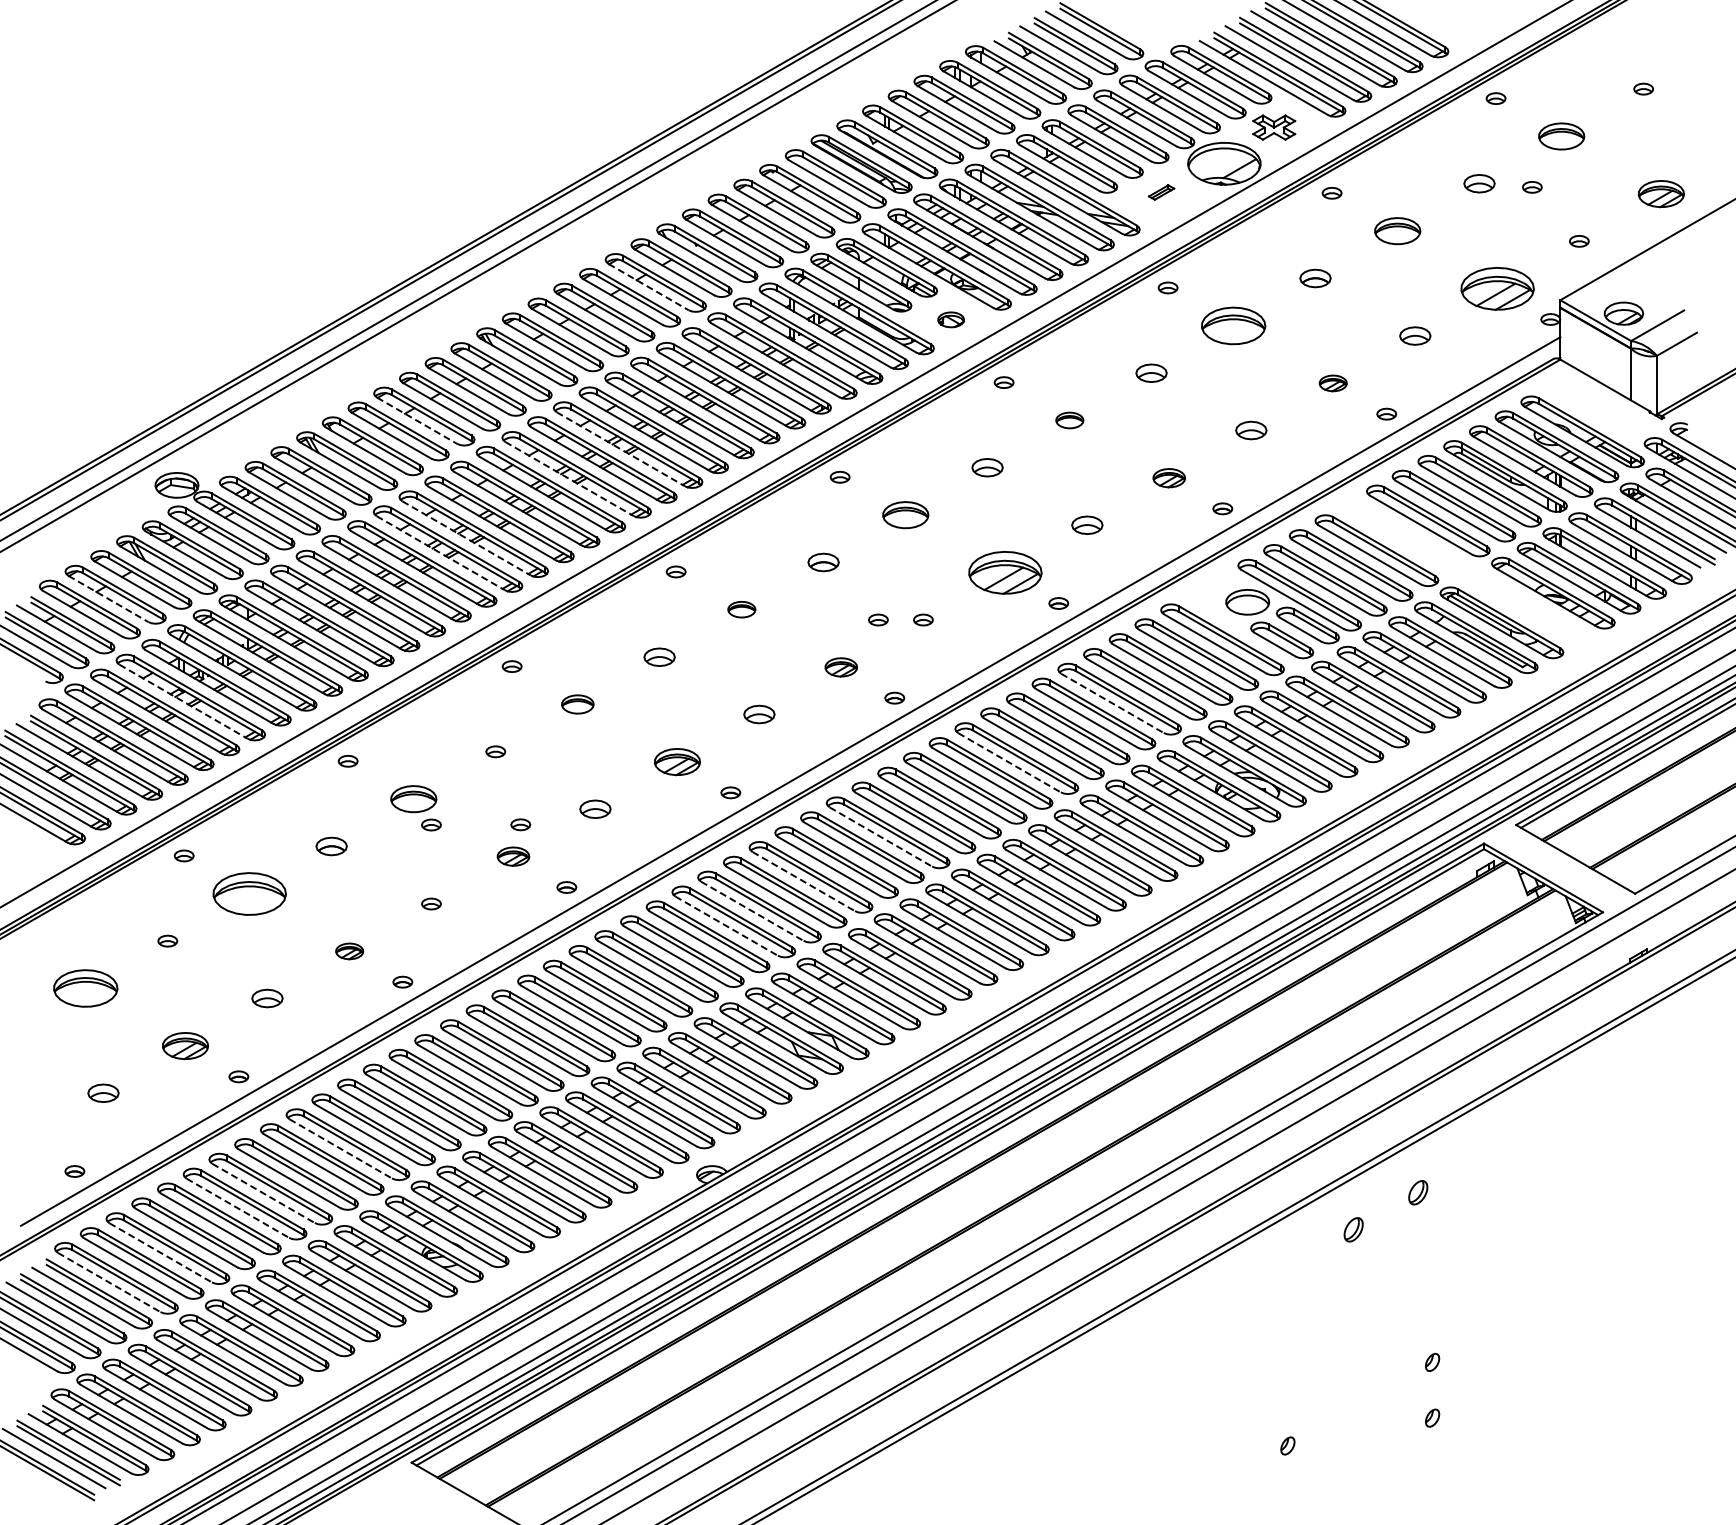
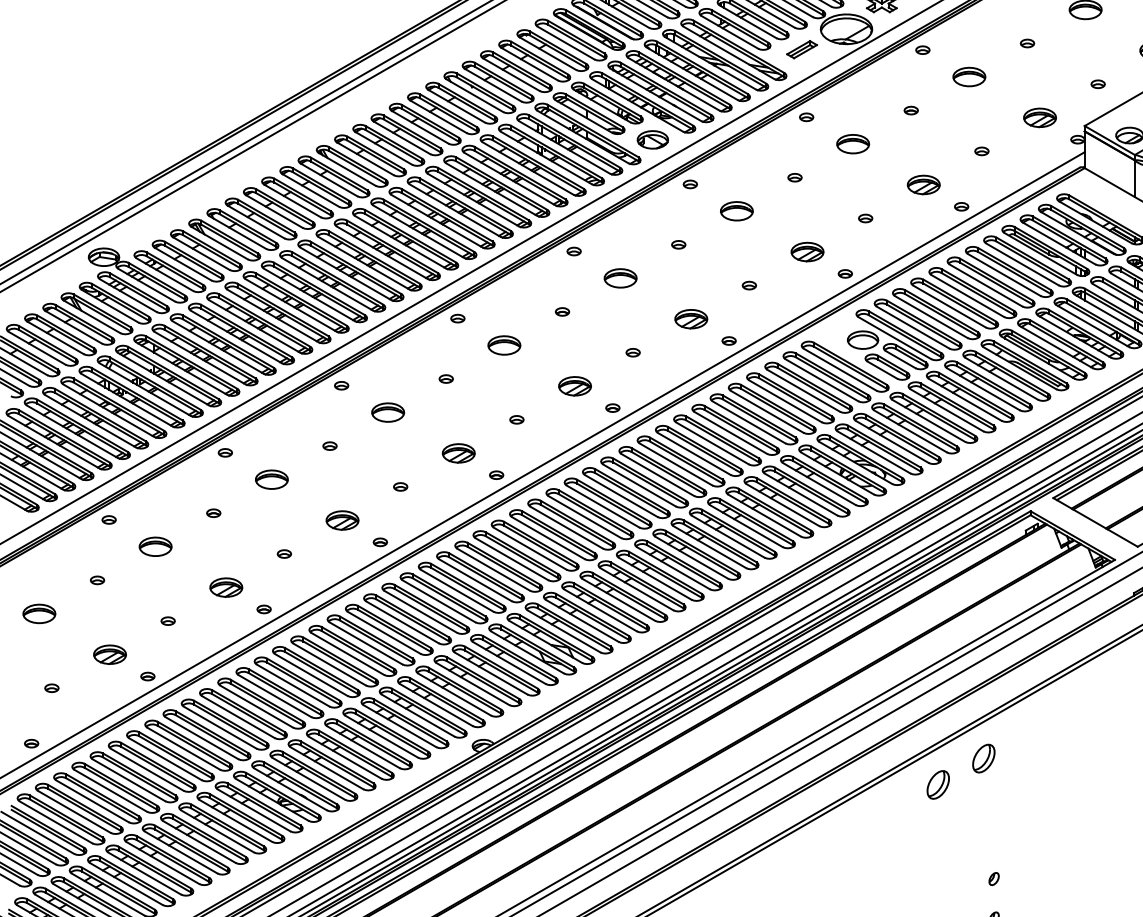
part: (1479, 183) -> (1027, 43), size x0.62
part: (1532, 187) -> (1064, 46), removed
part: (1161, 192) -> (801, 49), size x1.67
part: (1315, 278) -> (911, 110), size x0.62
line: (649, 287) -> (438, 117), dashed -> solid
part: (1496, 288) -> (1039, 117), size x0.62
part: (950, 319) -> (652, 139), size x1.67
part: (1233, 325) -> (852, 143), size x0.71
part: (1415, 335) -> (982, 151), size x0.62
part: (1151, 372) -> (794, 177), size x0.62
part: (1332, 383) -> (923, 185), size x1.67
part: (1069, 420) -> (736, 211), size x1.67
line: (417, 421) -> (274, 211), dashed -> solid
part: (1251, 430) -> (865, 218), size x0.62
line: (621, 449) -> (419, 231), dashed -> solid
part: (987, 467) -> (678, 244), size x0.62
part: (1168, 478) -> (806, 252), size x1.43
line: (569, 479) -> (382, 253), dashed -> solid
part: (1087, 525) -> (749, 285), size x0.62
line: (466, 538) -> (309, 294), dashed -> solid
line: (441, 553) -> (291, 305), dashed -> solid
part: (823, 562) -> (562, 311), size x0.62
part: (1464, 571) -> (1016, 318), added
part: (1005, 572) -> (691, 319), size x0.62
line: (108, 599) -> (55, 338), dashed -> solid
part: (741, 609) -> (504, 345), size x1.67
part: (878, 619) -> (601, 352), removed
part: (659, 656) -> (446, 378), size x0.62
part: (840, 667) -> (574, 386), size x1.43
line: (184, 701) -> (109, 410), dashed -> solid
line: (1112, 703) -> (767, 411), dashed -> solid
part: (577, 704) -> (387, 412), size x1.43
part: (759, 714) -> (516, 419), size x0.62
line: (1009, 763) -> (694, 454), dashed -> solid
part: (595, 809) -> (400, 487), size x0.62
part: (431, 824) -> (284, 497), removed
part: (520, 824) -> (347, 497), removed
line: (881, 837) -> (603, 506), dashed -> solid
part: (331, 846) -> (213, 513), size x0.62
part: (513, 856) -> (342, 520), size x1.43
line: (804, 881) -> (548, 538), dashed -> solid
part: (249, 893) -> (155, 546), size x0.62
line: (752, 911) -> (512, 559), dashed -> solid
line: (727, 926) -> (494, 569), dashed -> solid
part: (349, 951) -> (226, 587), size x1.67
part: (85, 988) -> (39, 613), size x0.71
part: (267, 998) -> (168, 621), size x0.62
part: (103, 1093) -> (51, 688), size x0.62
line: (341, 1149) -> (220, 728), dashed -> solid
part: (1418, 1192) -> (984, 758), size x1.67
line: (264, 1193) -> (166, 759), dashed -> solid
line: (238, 1208) -> (147, 769), dashed -> solid
part: (1353, 1229) -> (938, 784), size x1.67
line: (161, 1253) -> (93, 801), dashed -> solid
line: (109, 1282) -> (56, 822), dashed -> solid

